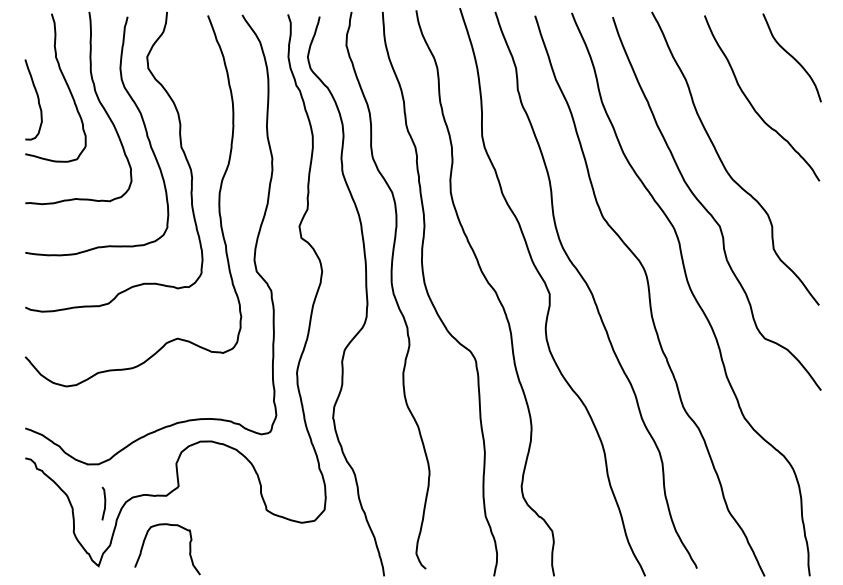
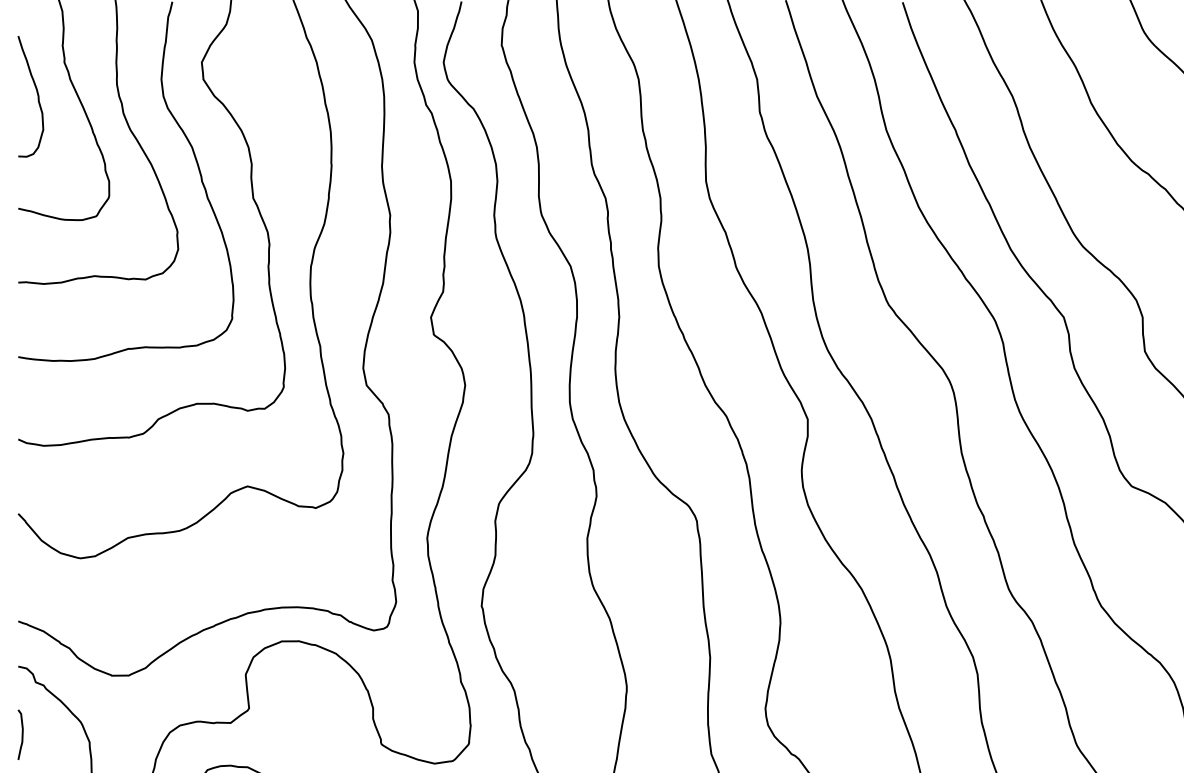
curve: (37, 99) -> (36, 96), moved
curve: (104, 503) -> (21, 734), moved

